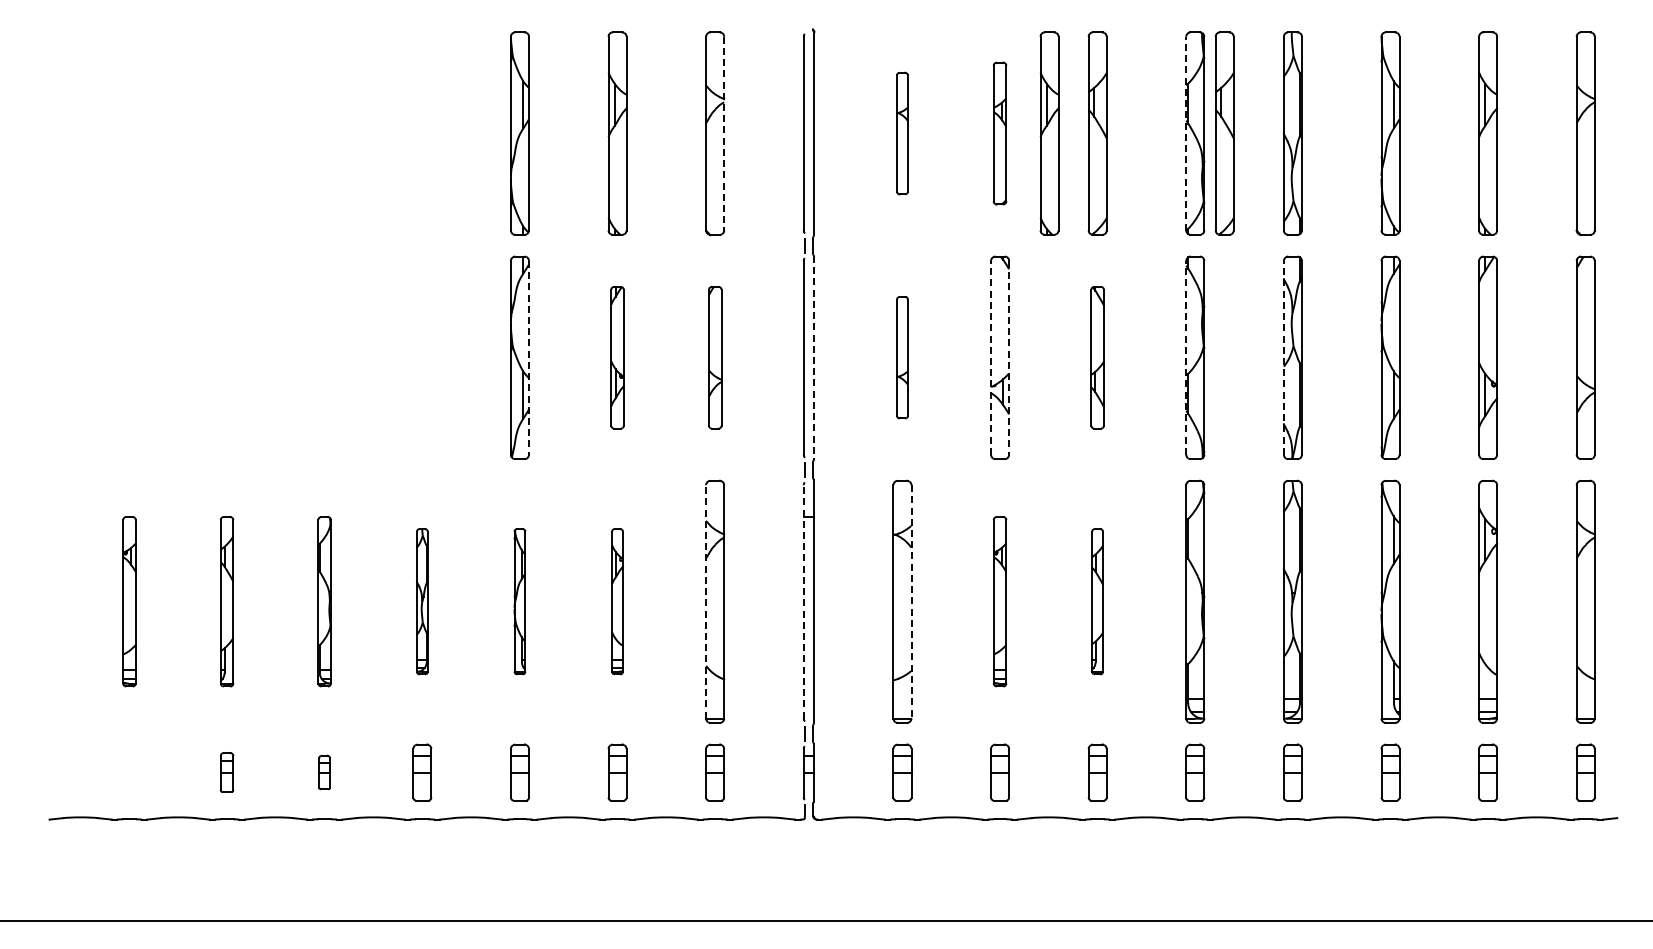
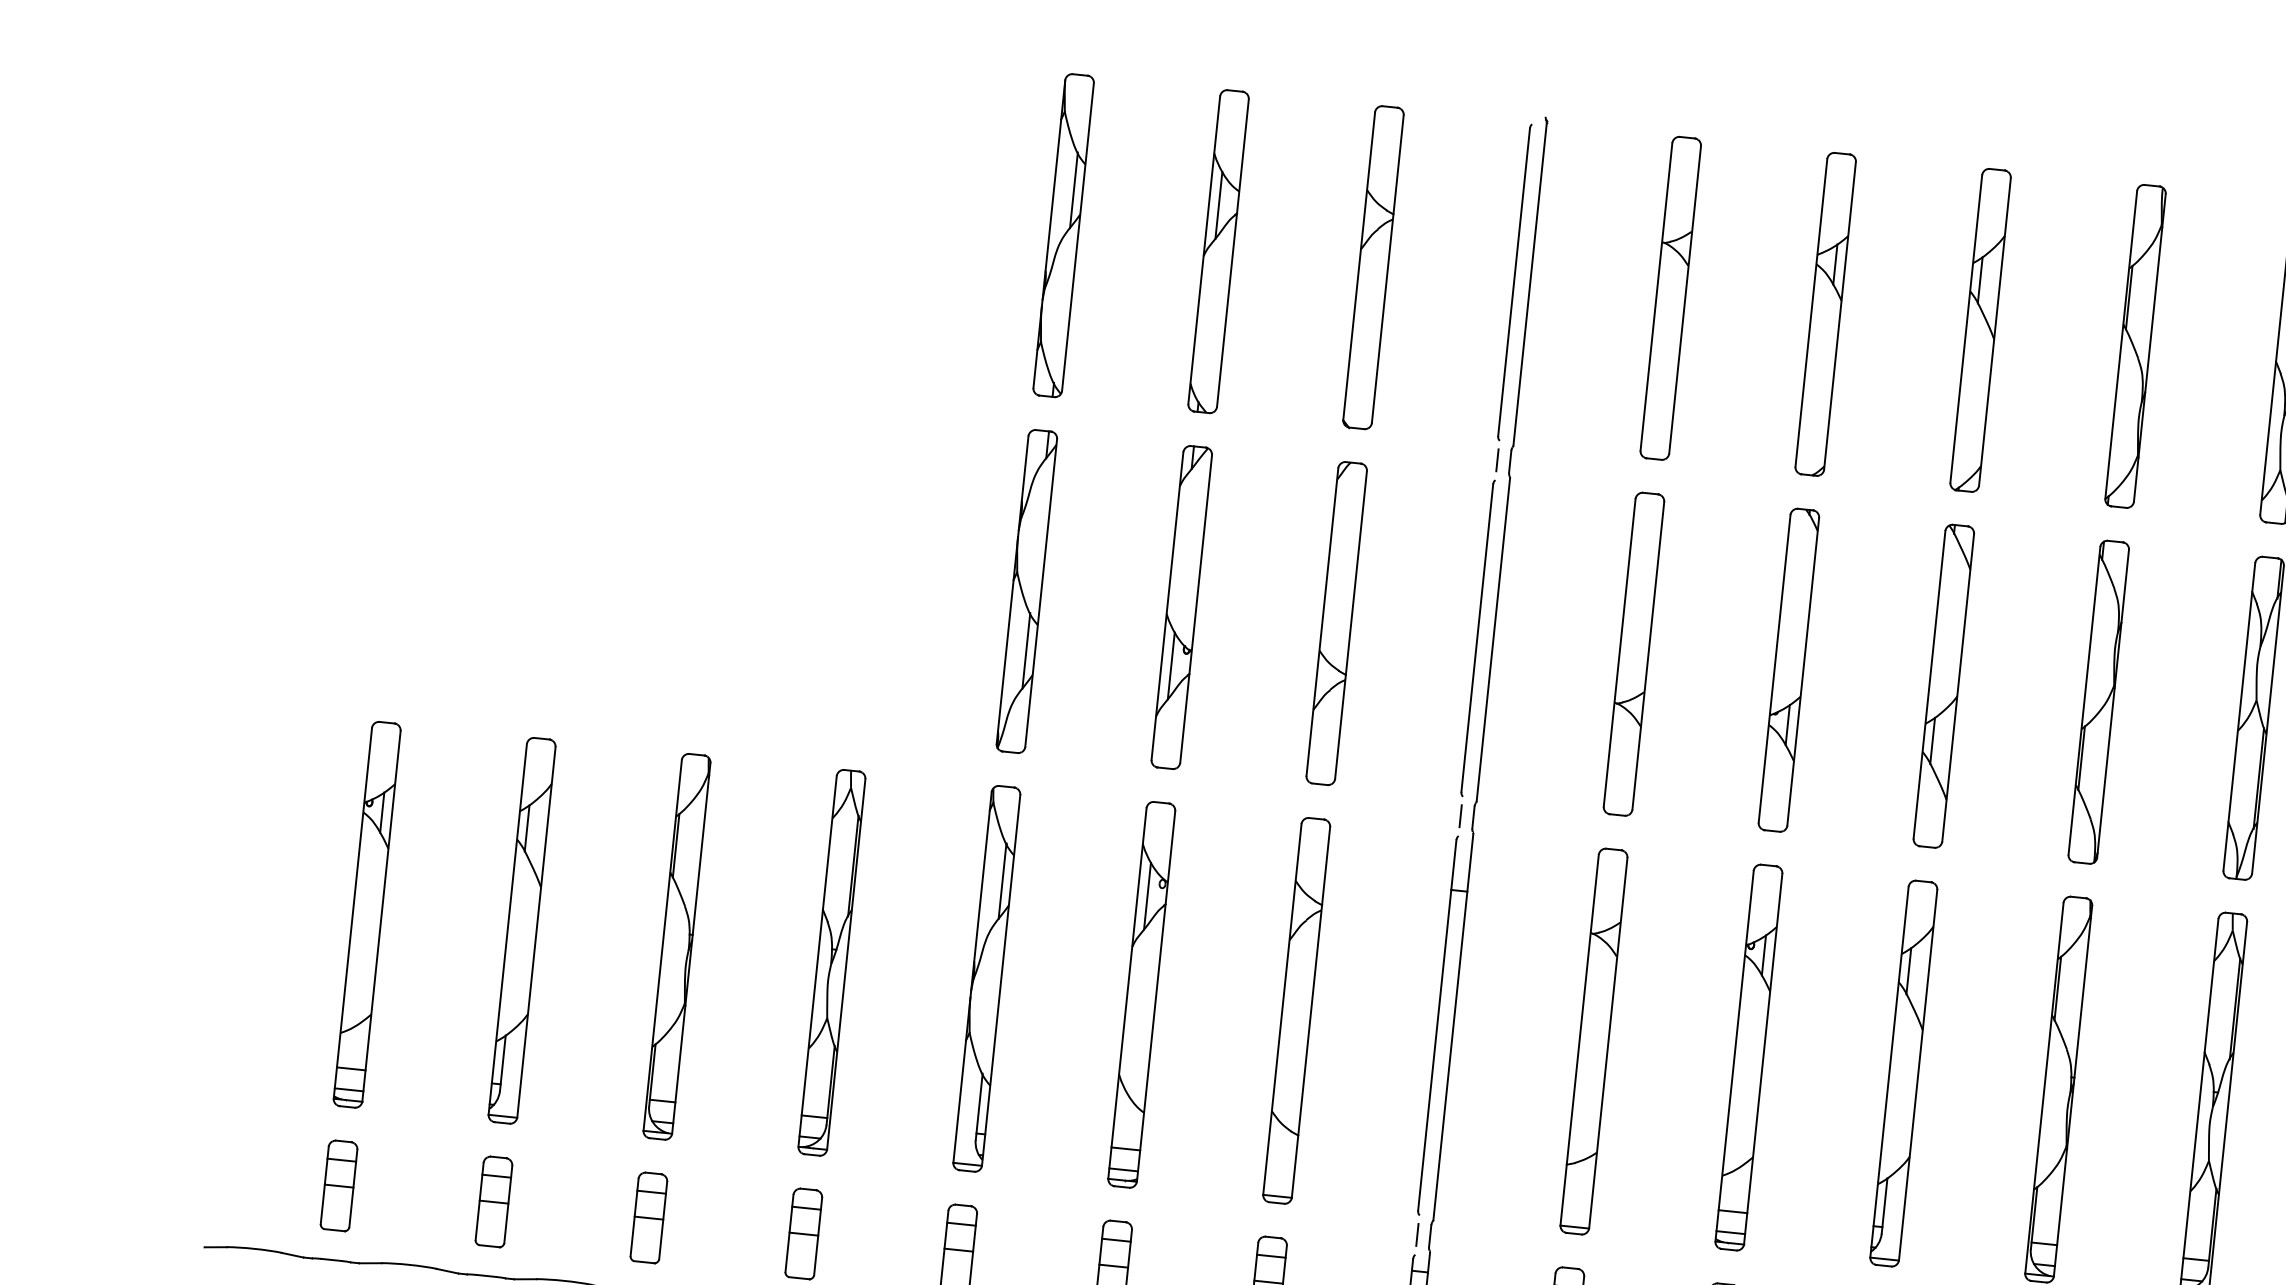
line: (724, 133) -> (1388, 269), dashed -> solid
part: (902, 133) -> (1670, 298), size x1.67
part: (999, 133) -> (1824, 314), size x1.43
part: (1049, 133) -> (1904, 322), removed
line: (1186, 133) -> (2121, 344), dashed -> solid
part: (1224, 133) -> (2181, 351), removed
line: (528, 357) -> (1040, 592), dashed -> solid
part: (617, 357) -> (1181, 606), size x1.43
part: (715, 357) -> (1337, 623), size x1.43
line: (813, 357) -> (1492, 639), dashed -> solid
part: (902, 357) -> (1634, 653), size x1.67
line: (991, 357) -> (1775, 668), dashed -> solid
line: (1009, 357) -> (1803, 671), dashed -> solid
part: (1097, 357) -> (1943, 685), size x1.43
line: (1186, 357) -> (2084, 700), dashed -> solid
line: (1283, 357) -> (2238, 716), dashed -> solid
part: (129, 601) -> (367, 914), size x1.43
part: (226, 601) -> (521, 930), size x1.43
part: (324, 601) -> (676, 946), size x1.43
part: (422, 601) -> (832, 962), size x1.67
part: (519, 601) -> (986, 978), size x1.67
part: (617, 601) -> (1141, 994), size x1.67
line: (706, 601) -> (1283, 1008), dashed -> solid
line: (803, 601) -> (1436, 1024), dashed -> solid
line: (911, 601) -> (1608, 1042), dashed -> solid
part: (999, 601) -> (1748, 1056), size x1.43
part: (1097, 601) -> (1903, 1072), size x1.67
part: (129, 772) -> (339, 1185), added
part: (226, 772) -> (493, 1201), size x1.43
part: (324, 772) -> (648, 1217), size x1.67

